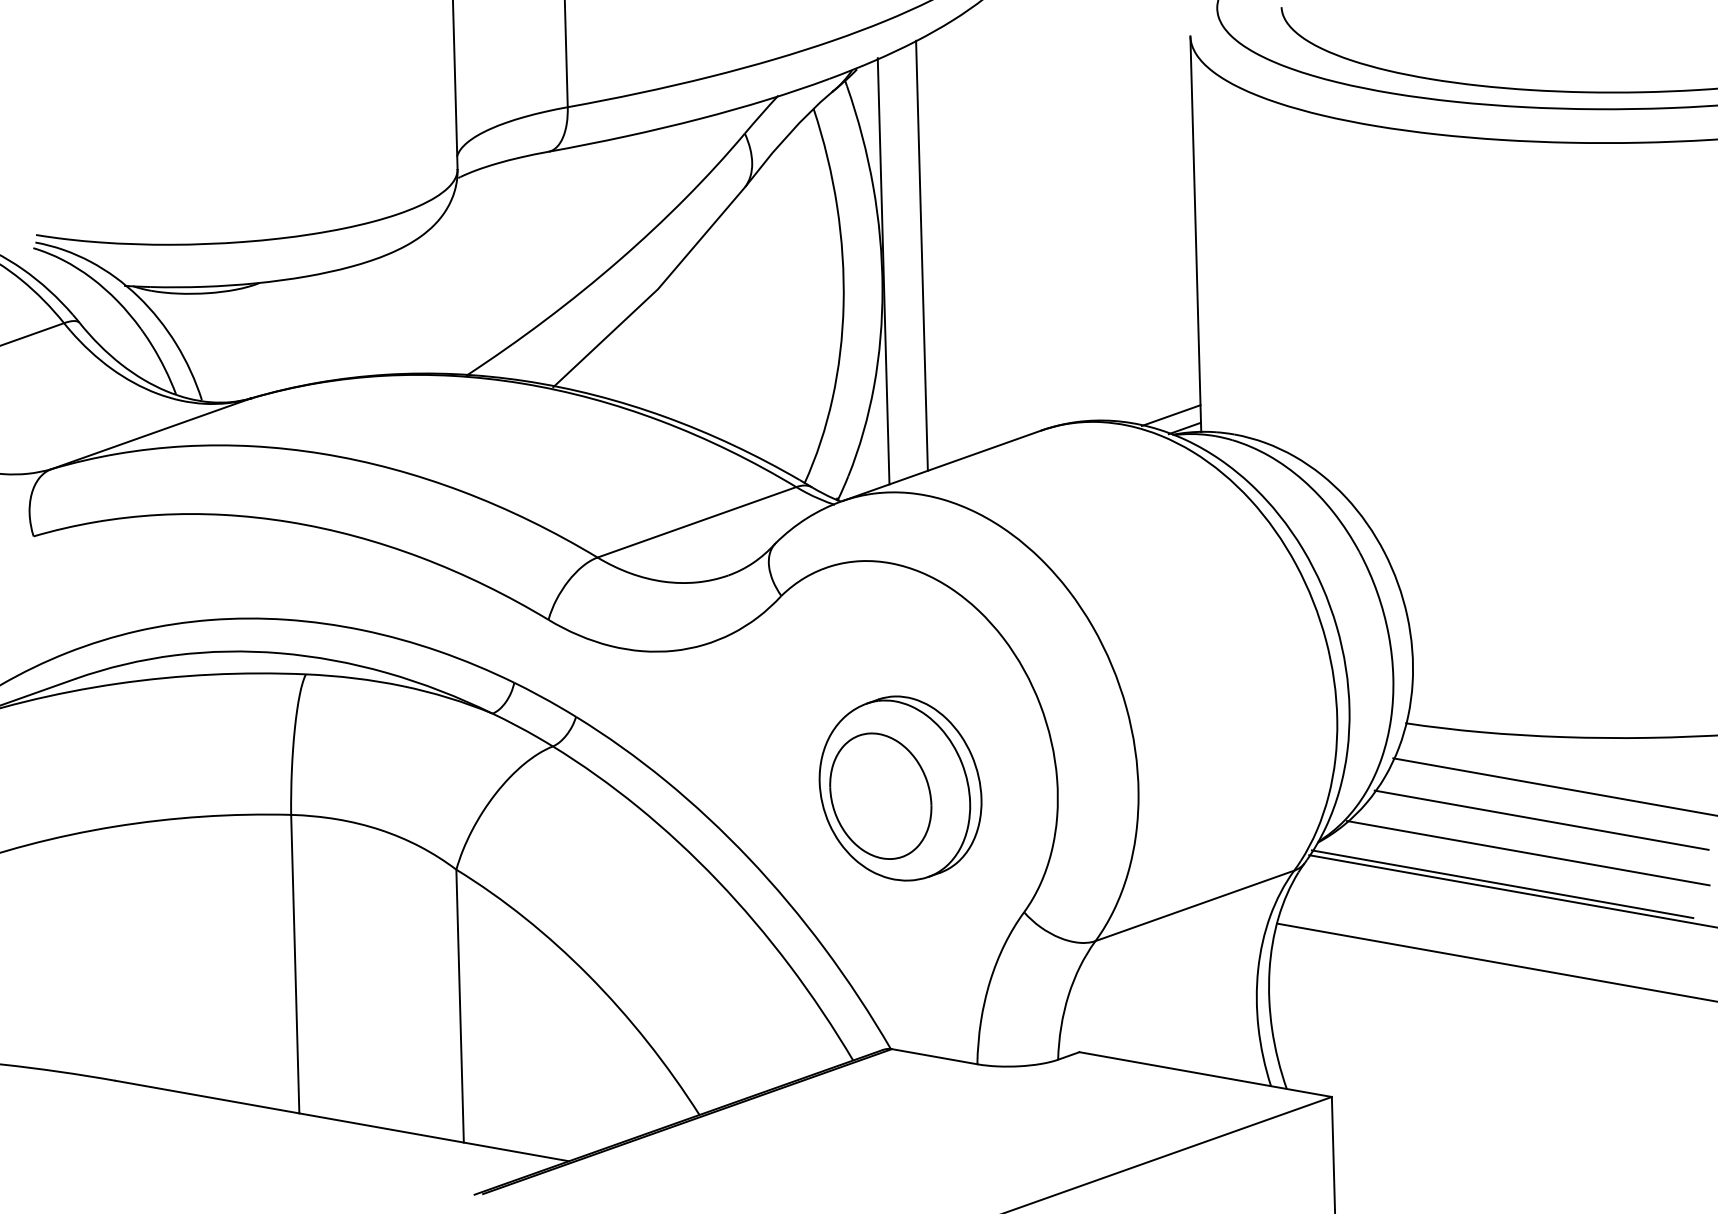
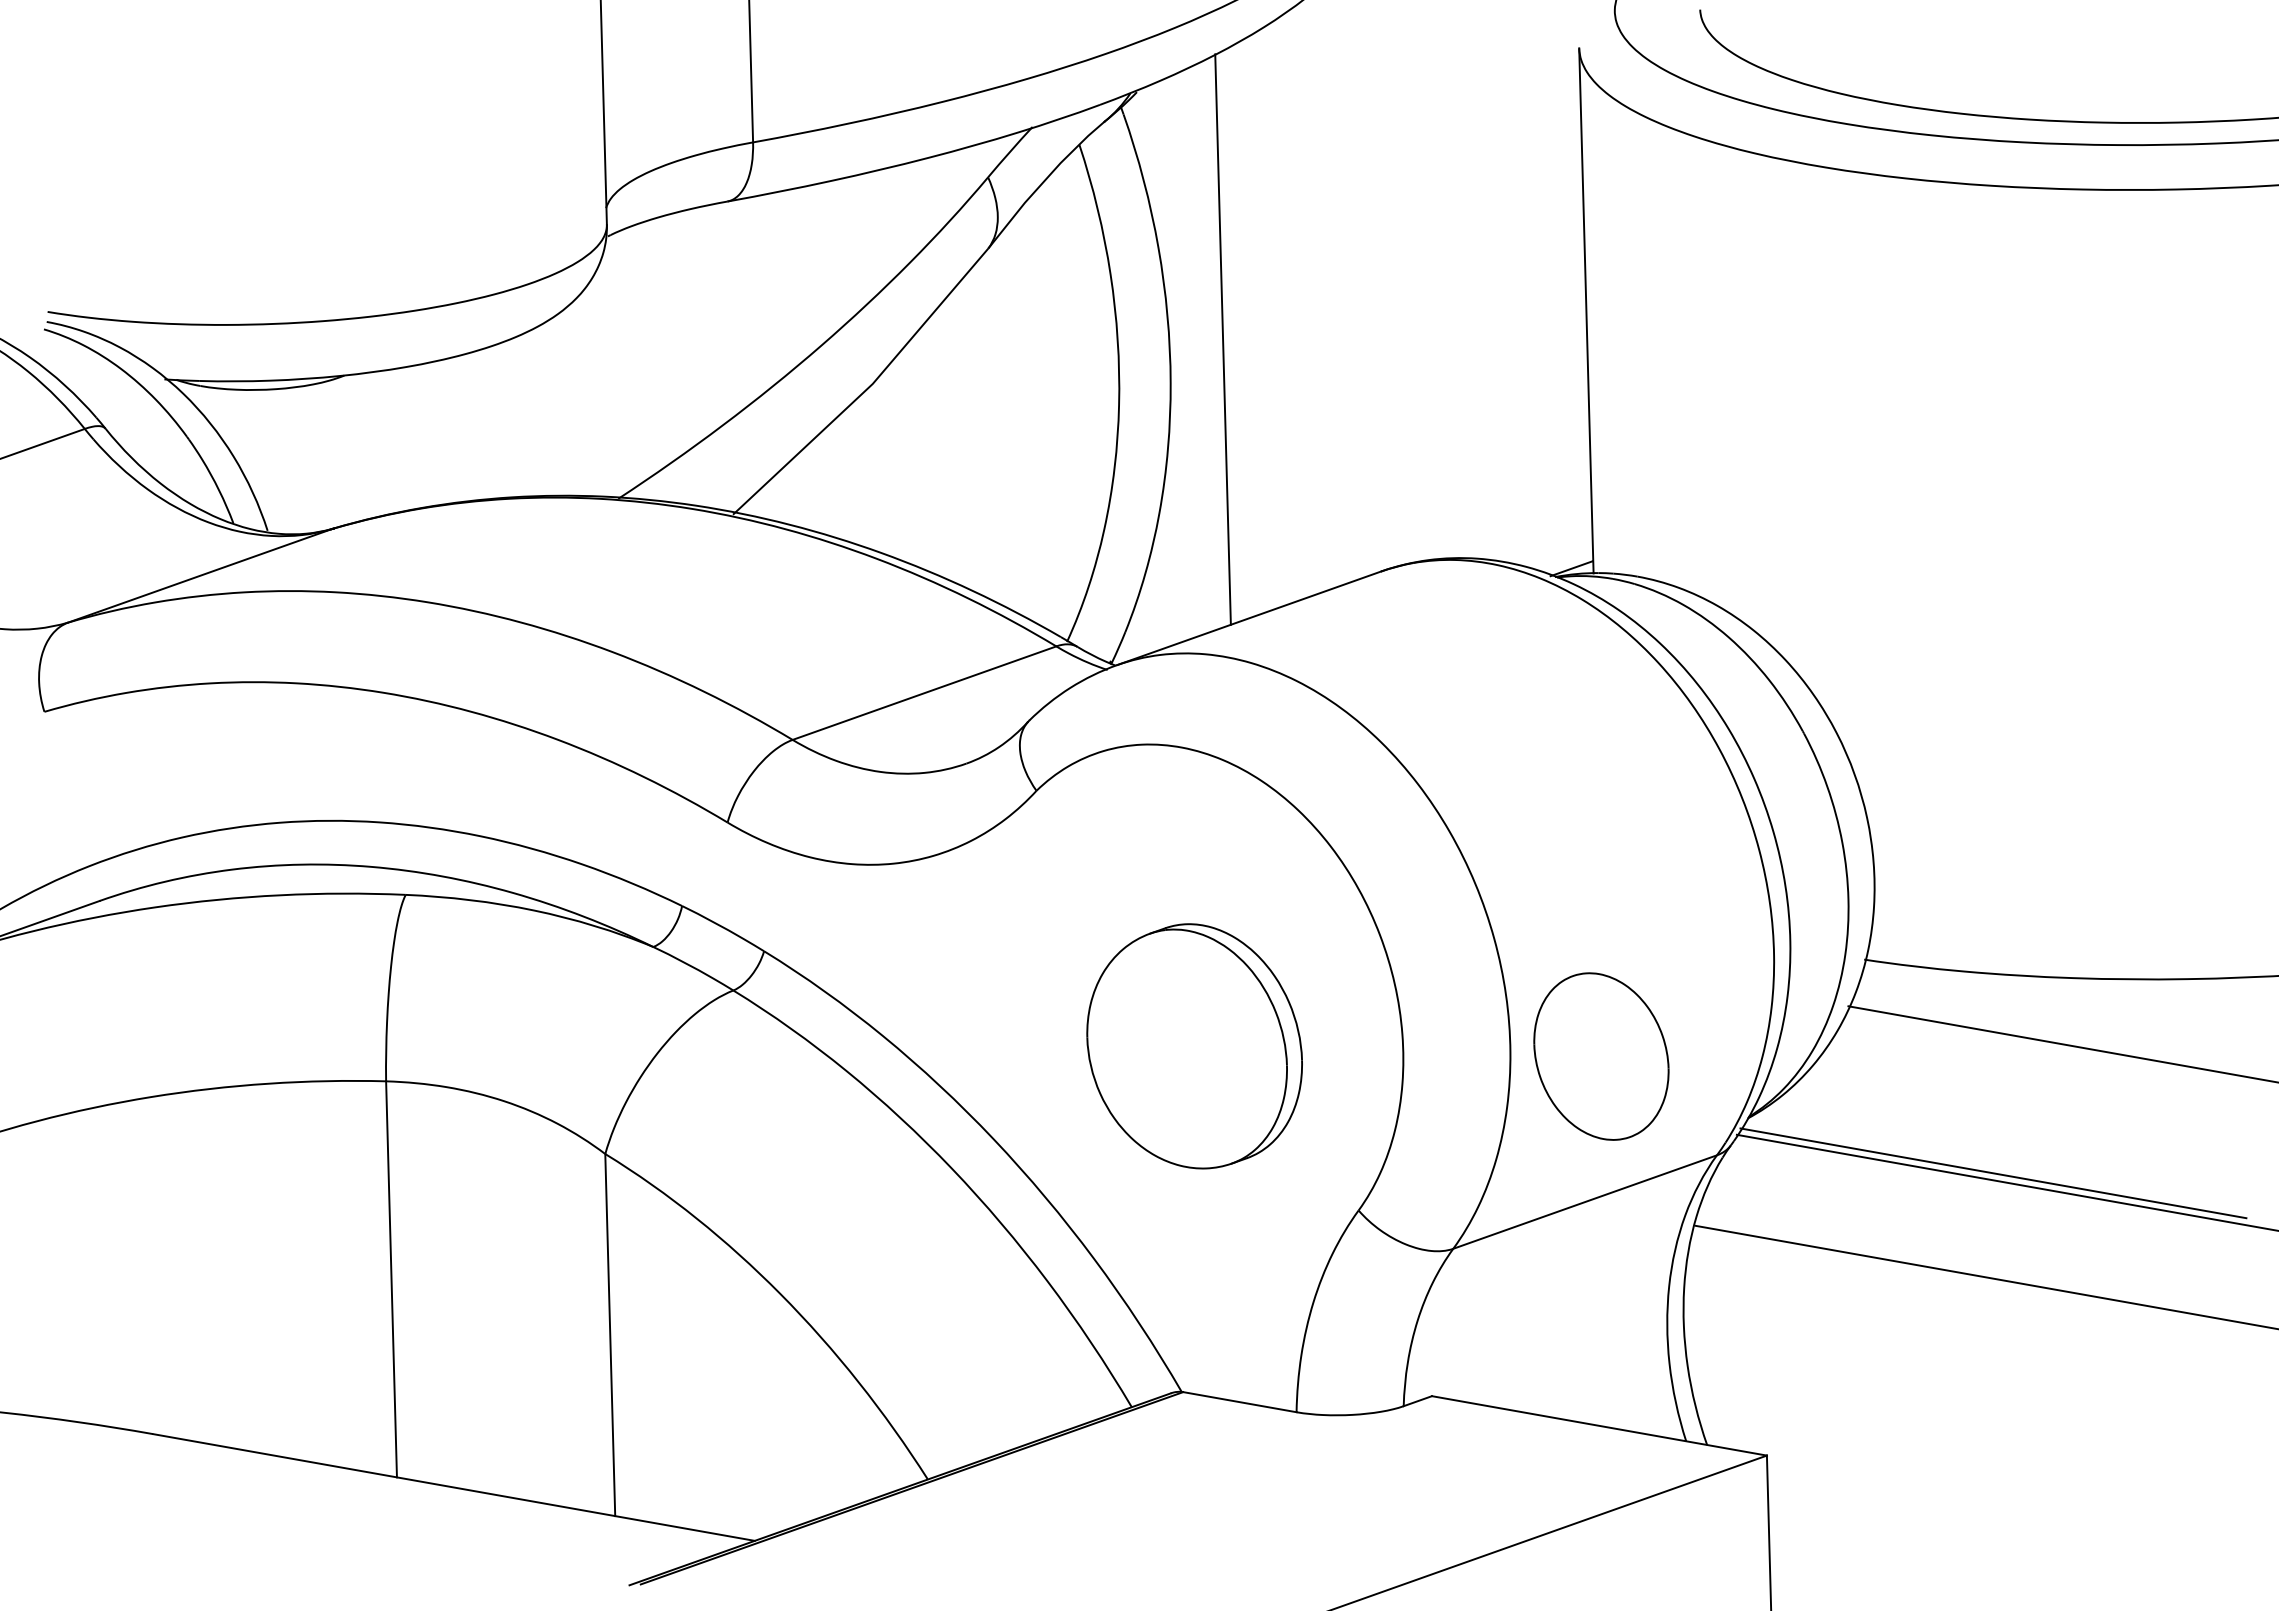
line: (883, 270) -> (1171, 359), removed
line: (1171, 415) -> (1553, 551), removed
part: (880, 796) -> (1601, 1056), moved
line: (1541, 820) -> (2044, 1088), removed
line: (1528, 852) -> (2027, 1131), removed

